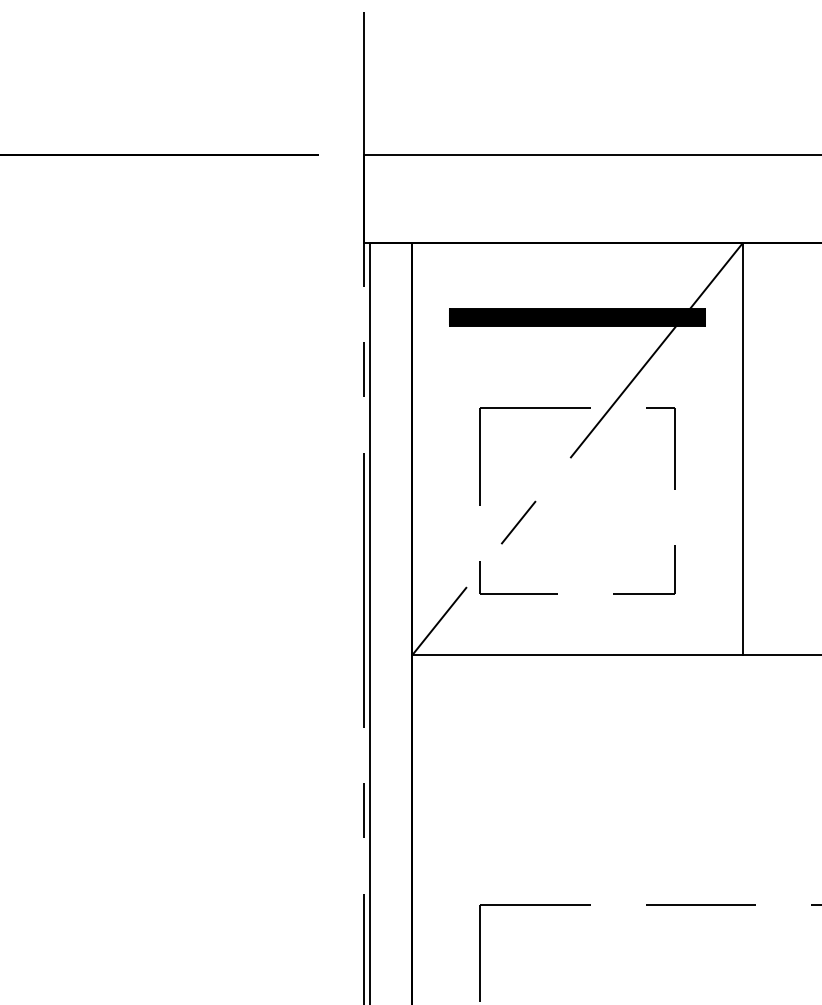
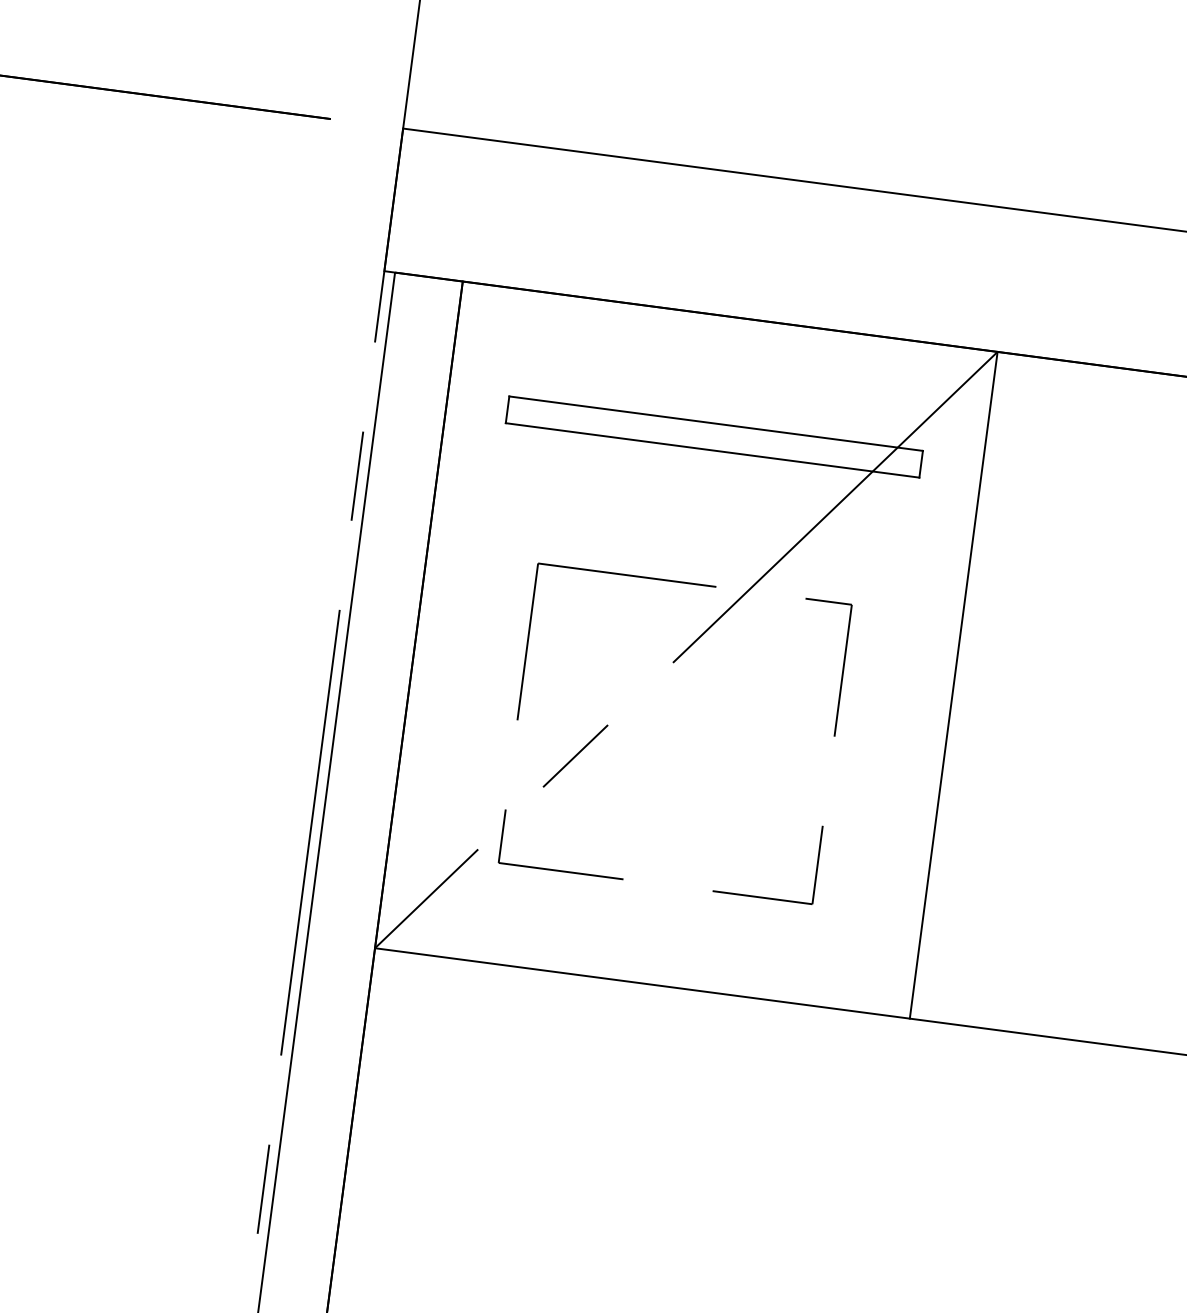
hatch: (577, 317) -> (714, 437), removed

